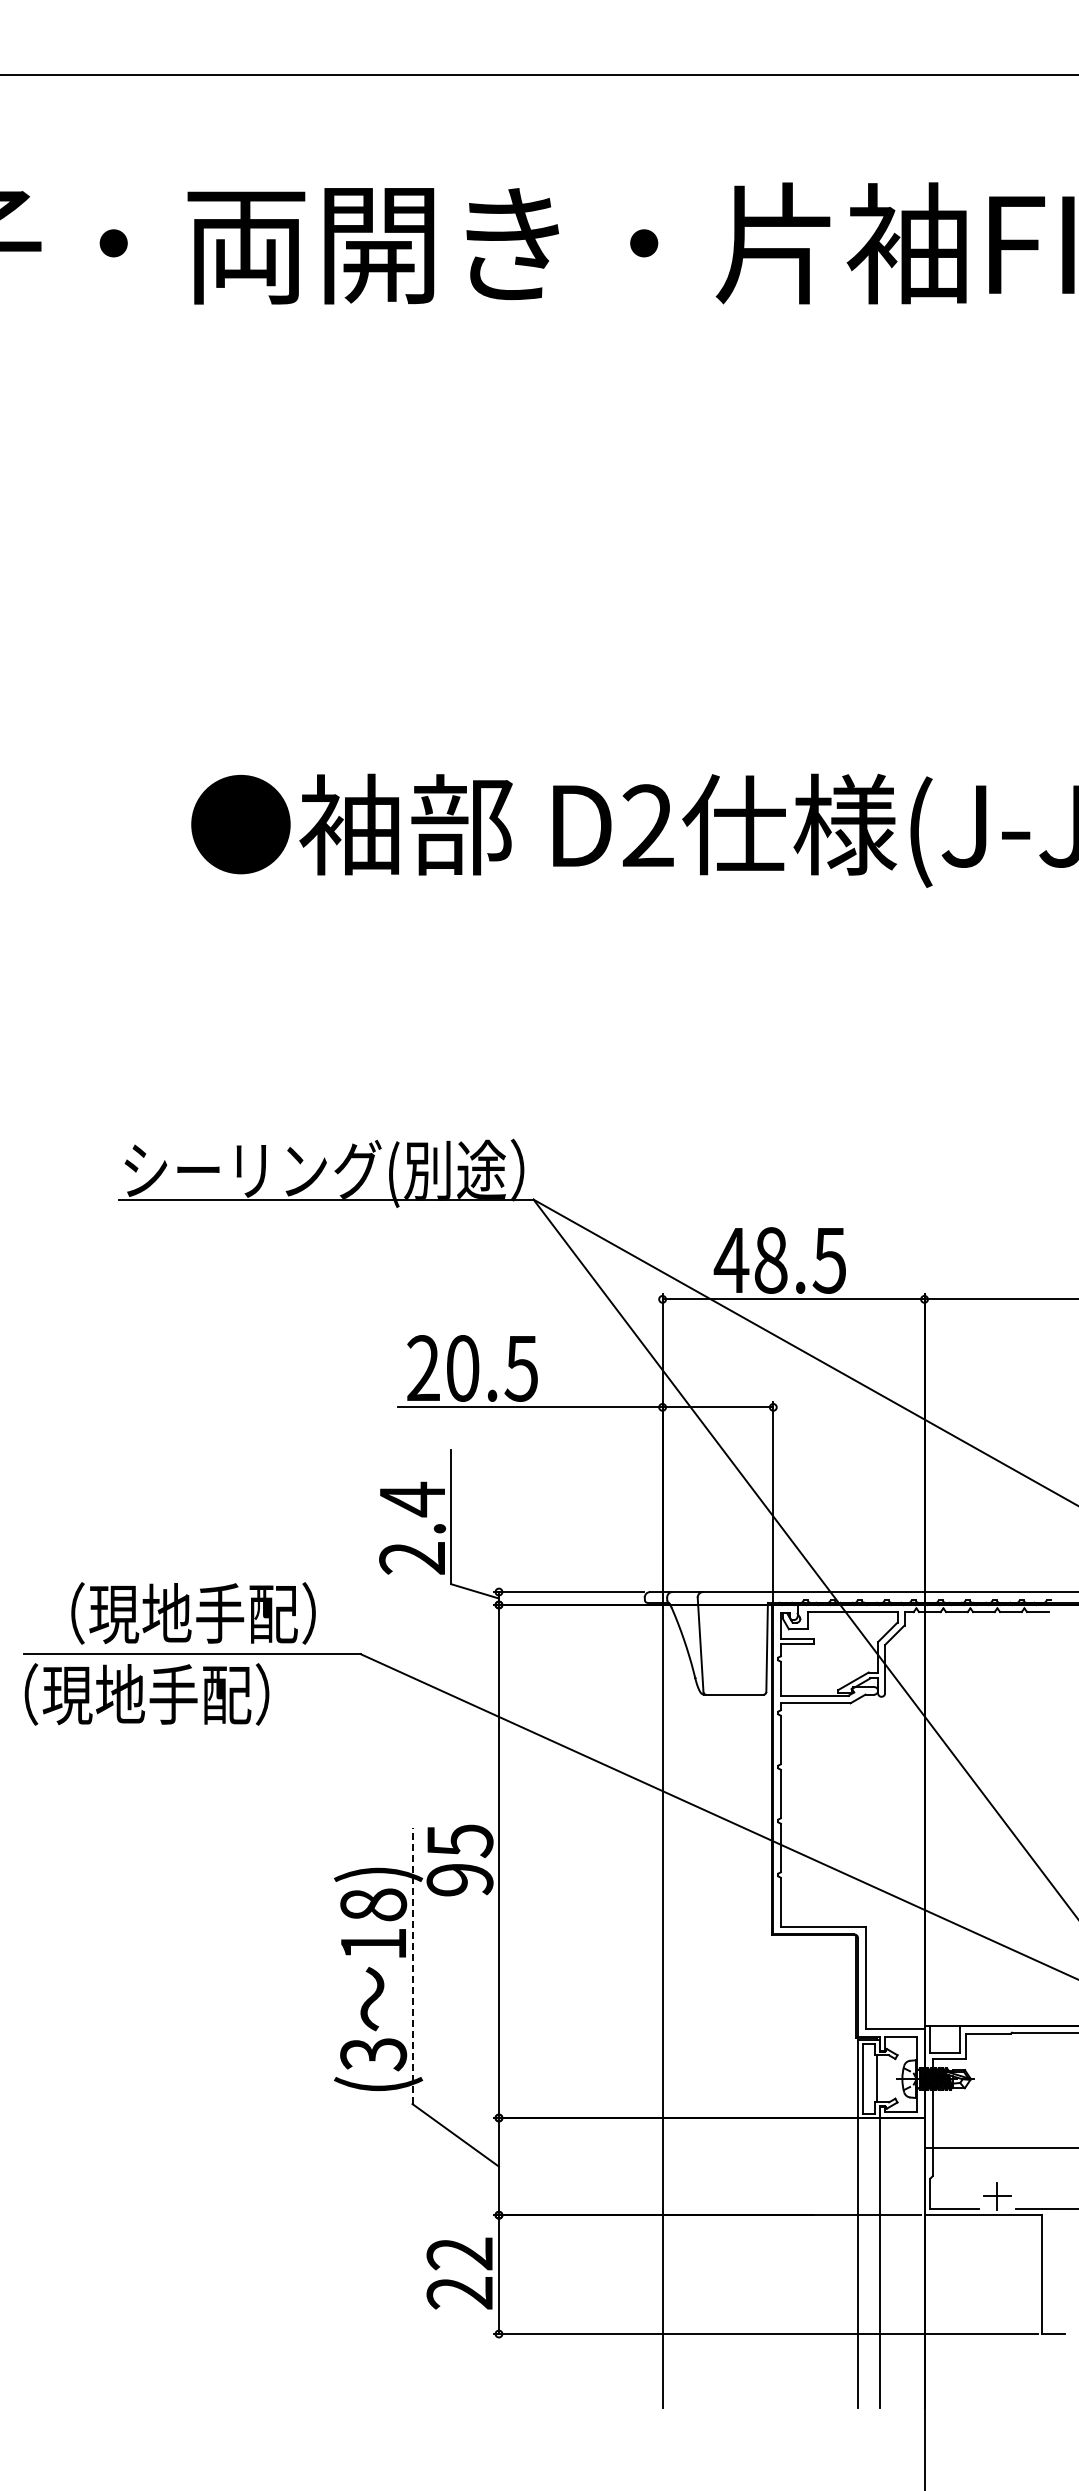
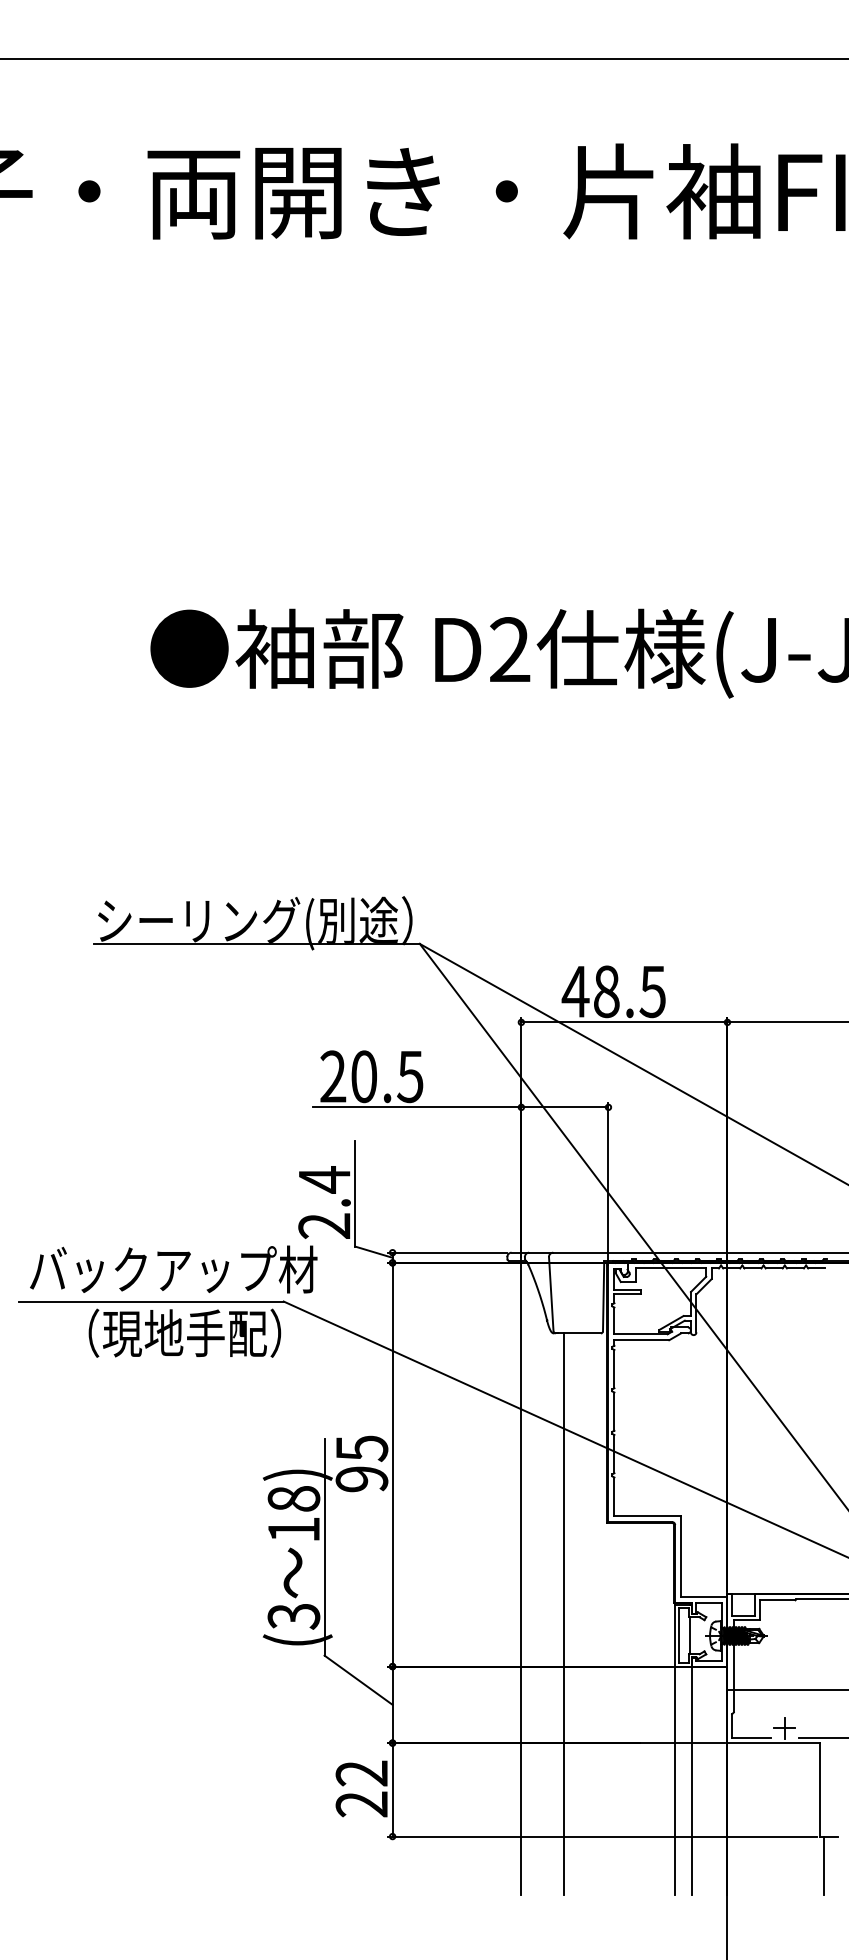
text: (220, 1613) -> (173, 1269), （現地手配） -> バックアップ材
text: (146, 1694) -> (184, 1333), moved
line: (412, 1966) -> (324, 1547), dashed -> solid
line: (716, 2050) -> (563, 1613), added
line: (1046, 2370) -> (823, 1865), added

